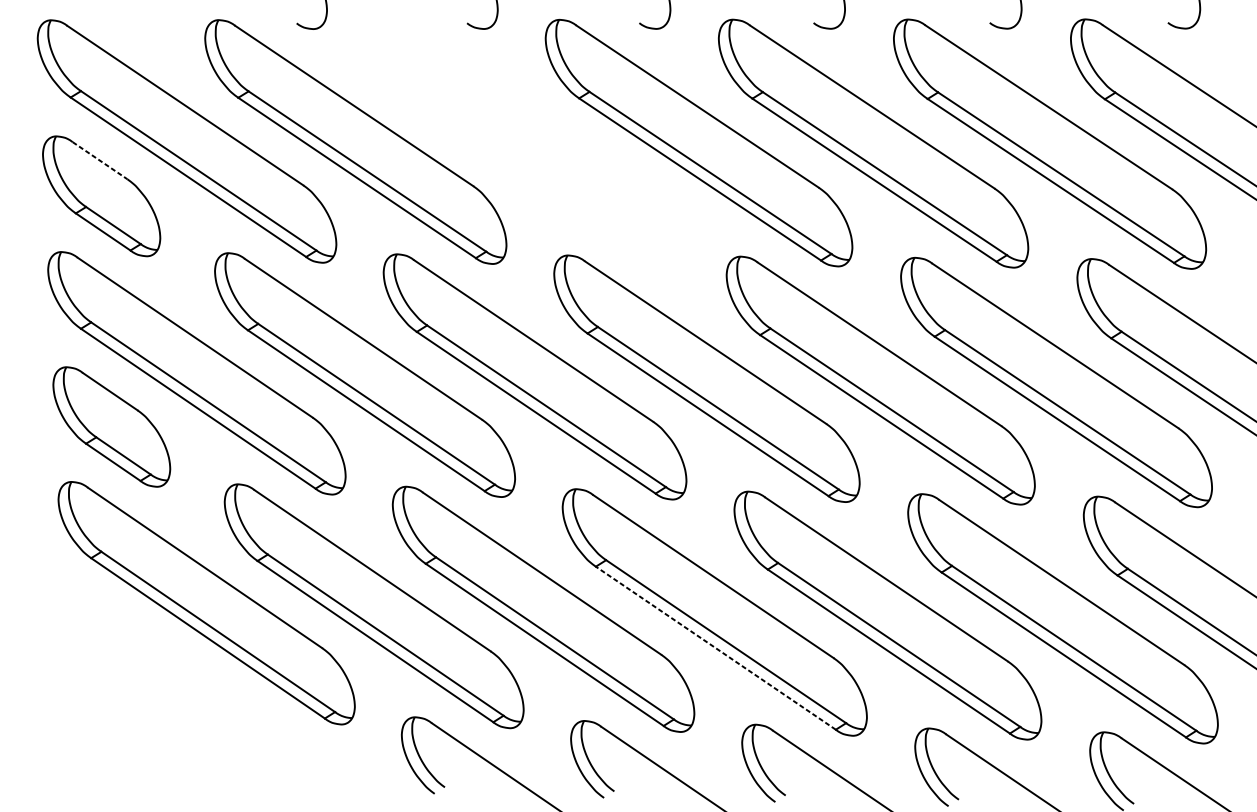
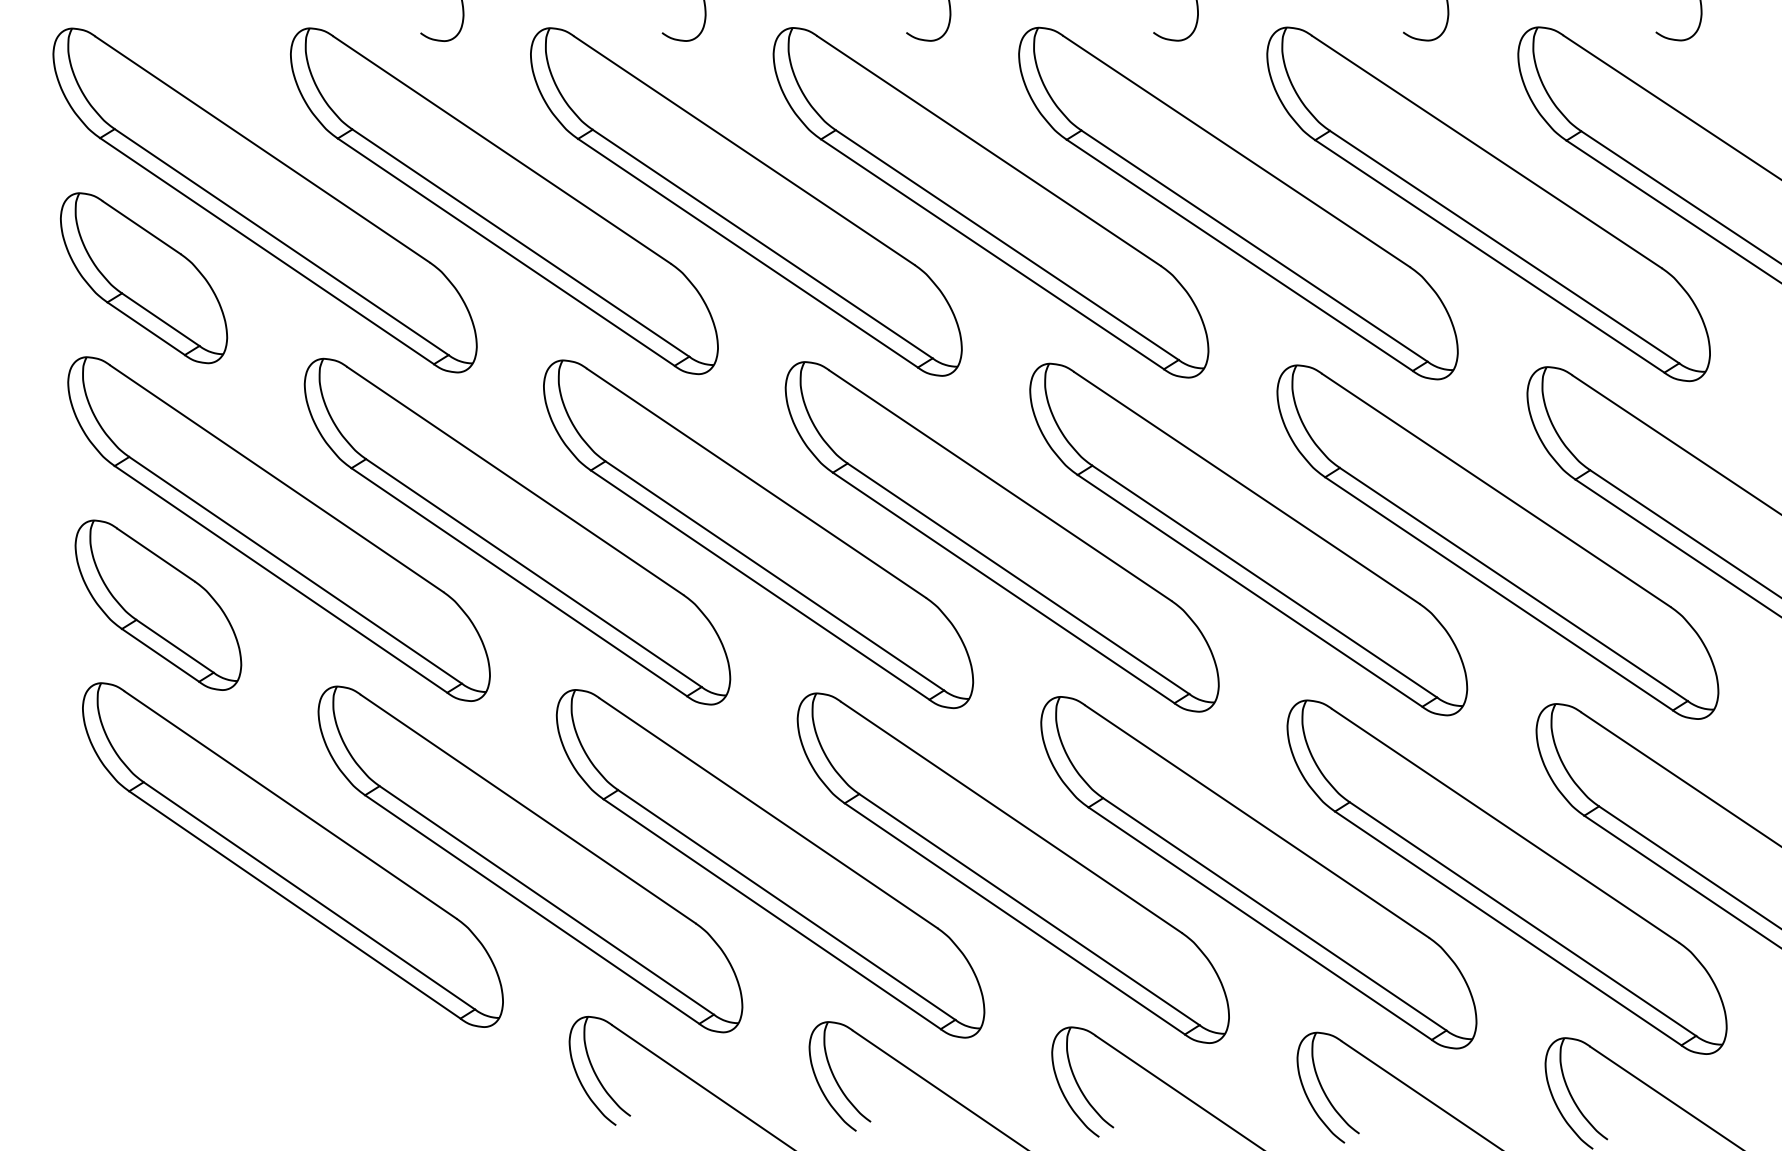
part: (526, 142) -> (746, 201), added
line: (99, 160) -> (141, 227), dashed -> solid
line: (715, 647) -> (1014, 918), dashed -> solid

